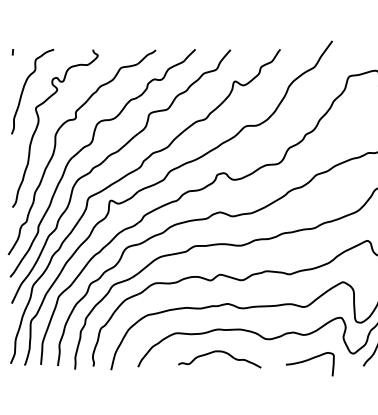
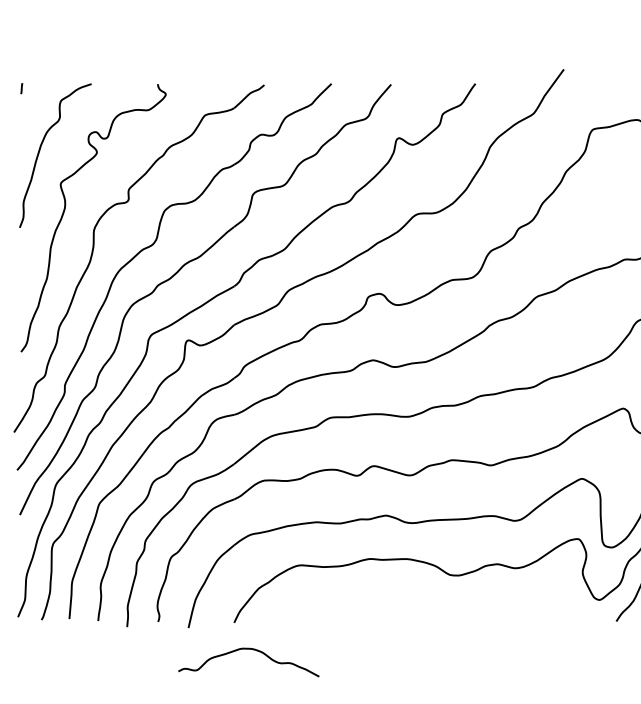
curve: (219, 352) -> (248, 650), moved
curve: (307, 361) -> (521, 613), removed

